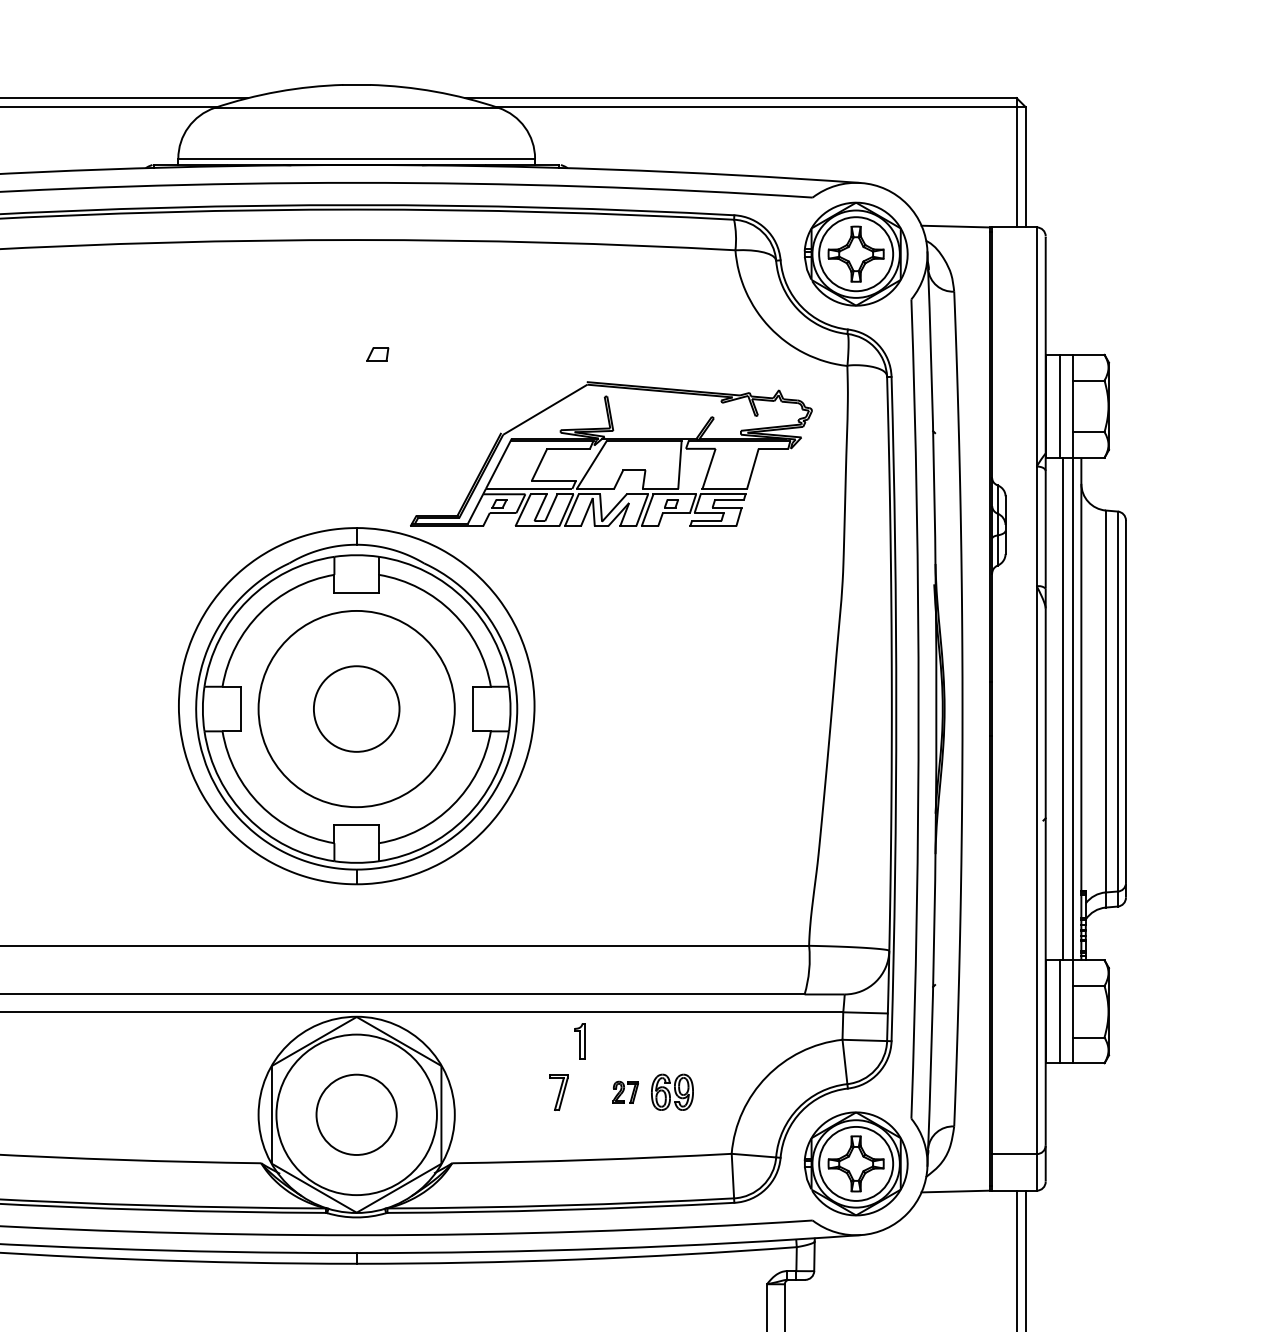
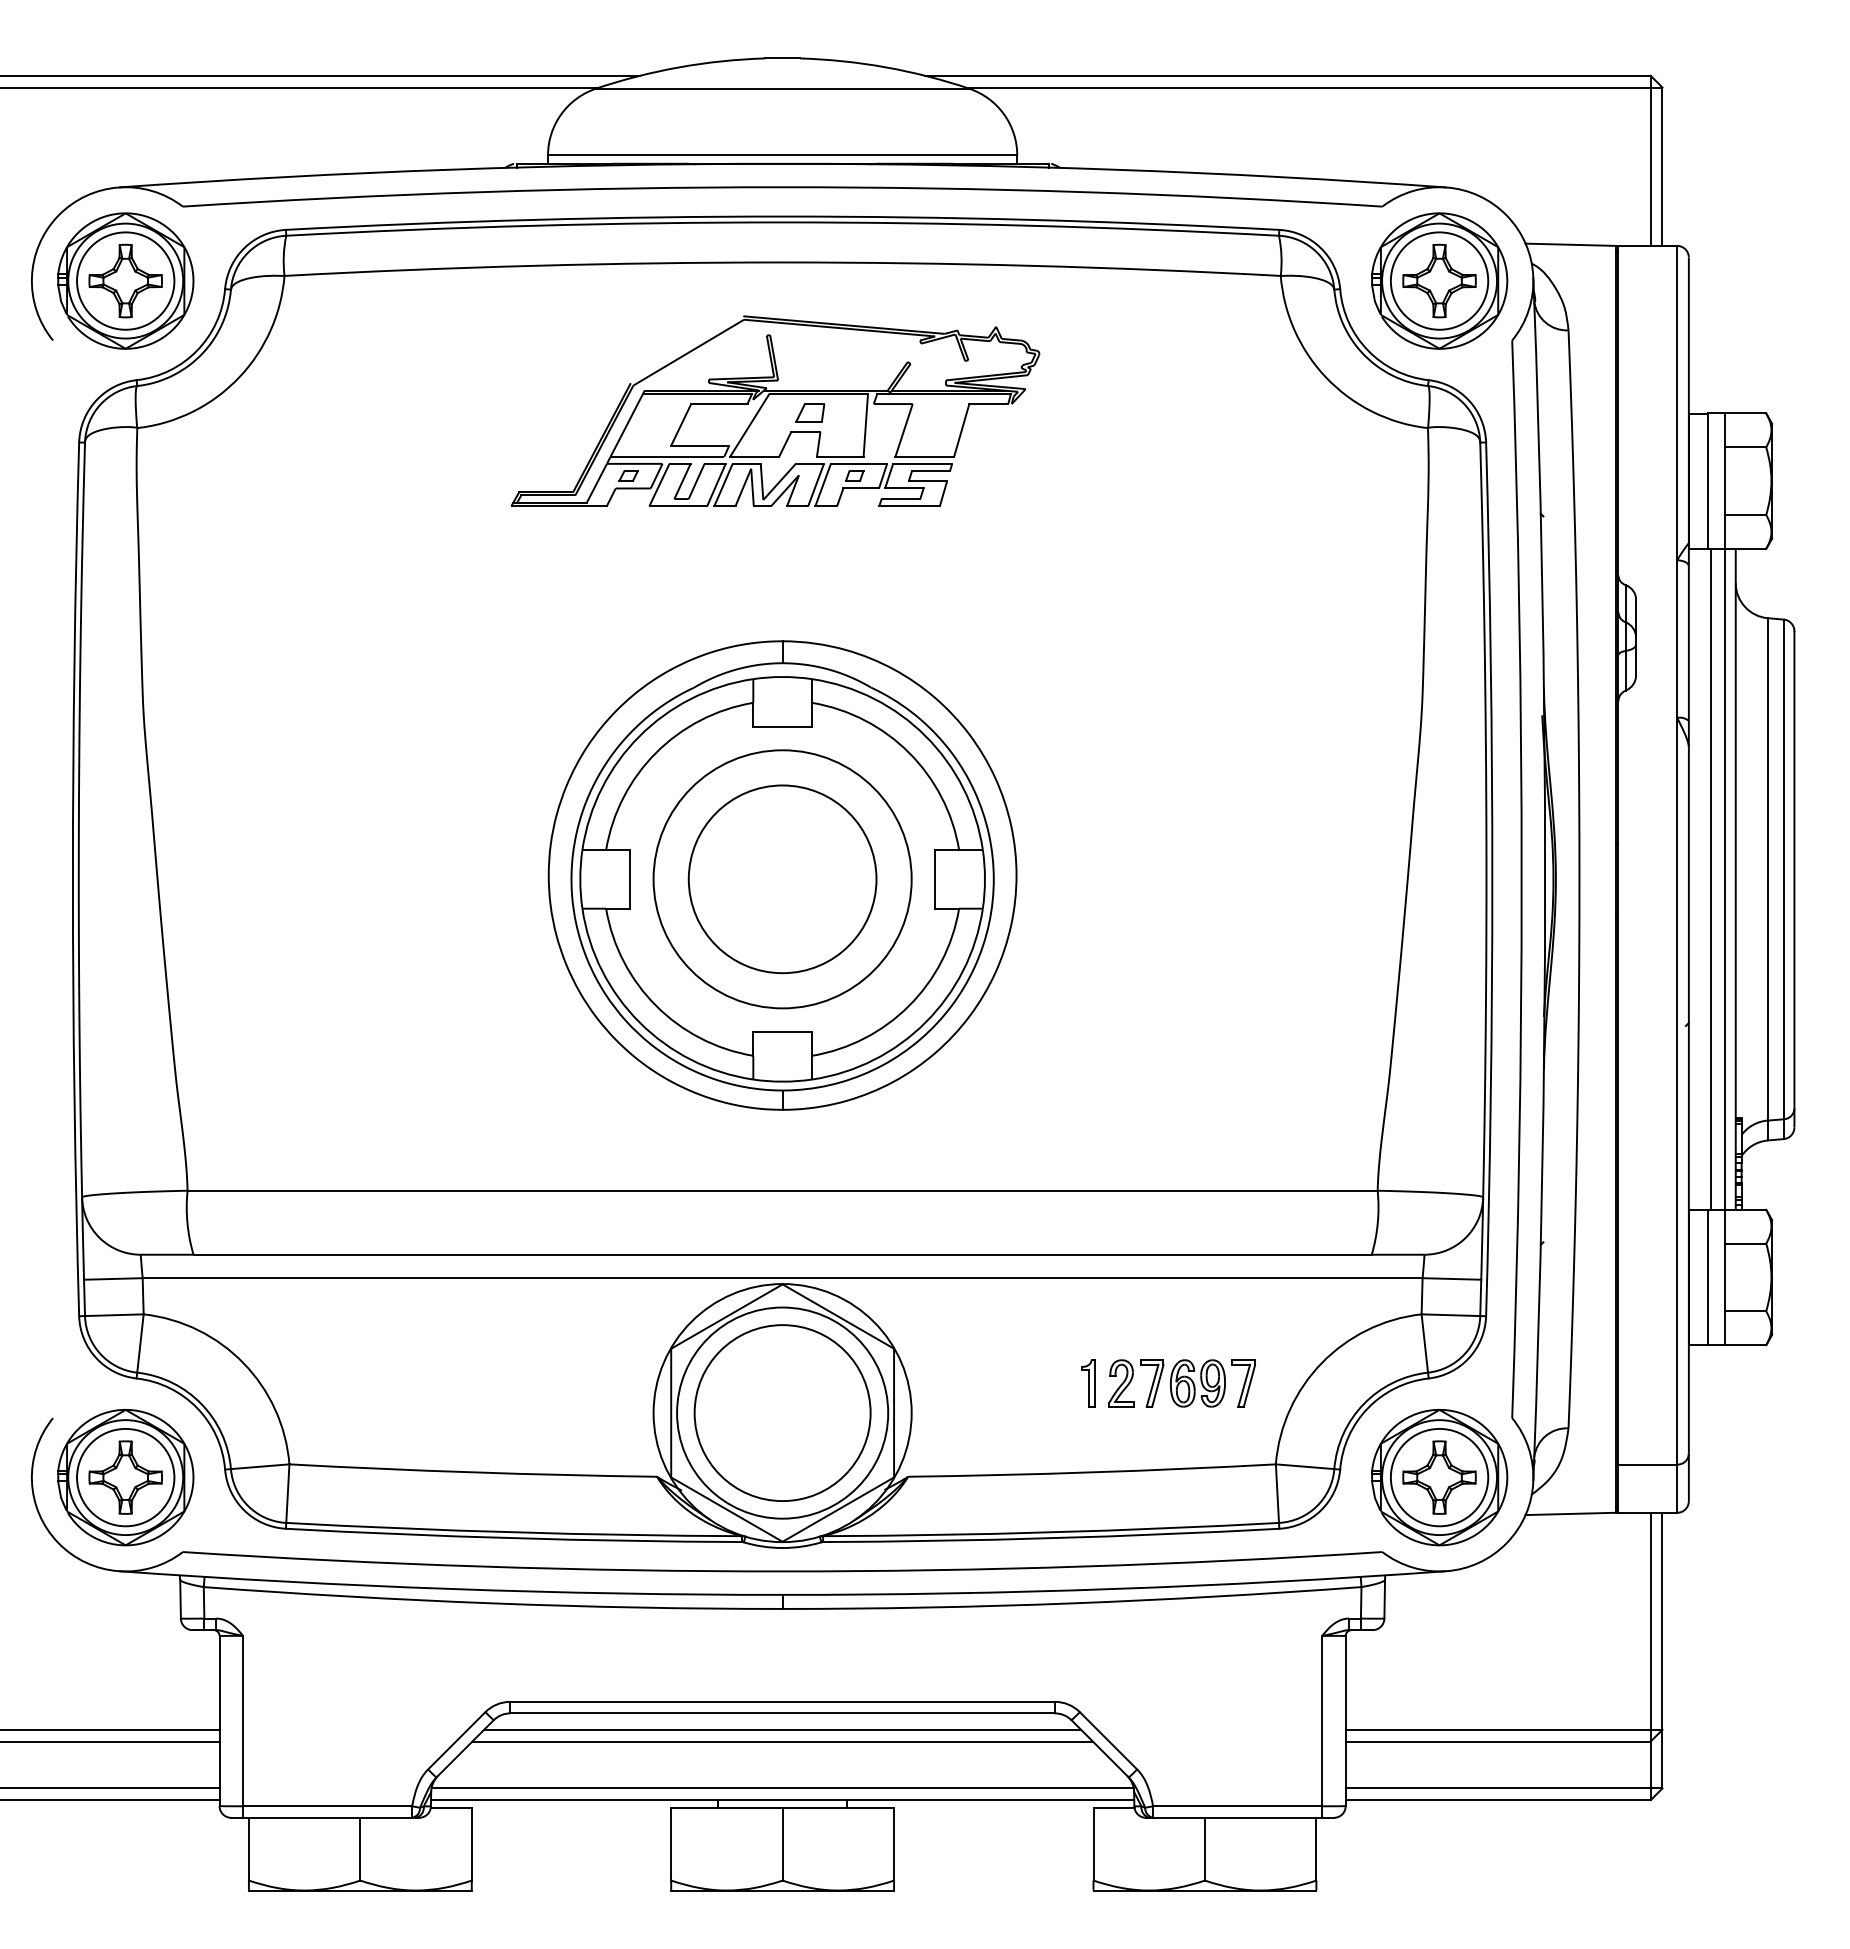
part: (611, 453) -> (775, 410), moved
circle: (356, 709) -> (782, 879), size x1.67
part: (580, 1041) -> (1088, 1383), moved
part: (558, 1092) -> (1243, 1383), moved
part: (625, 1092) -> (1136, 1383), size x1.67
circle: (356, 1114) -> (782, 1412), size x1.67

